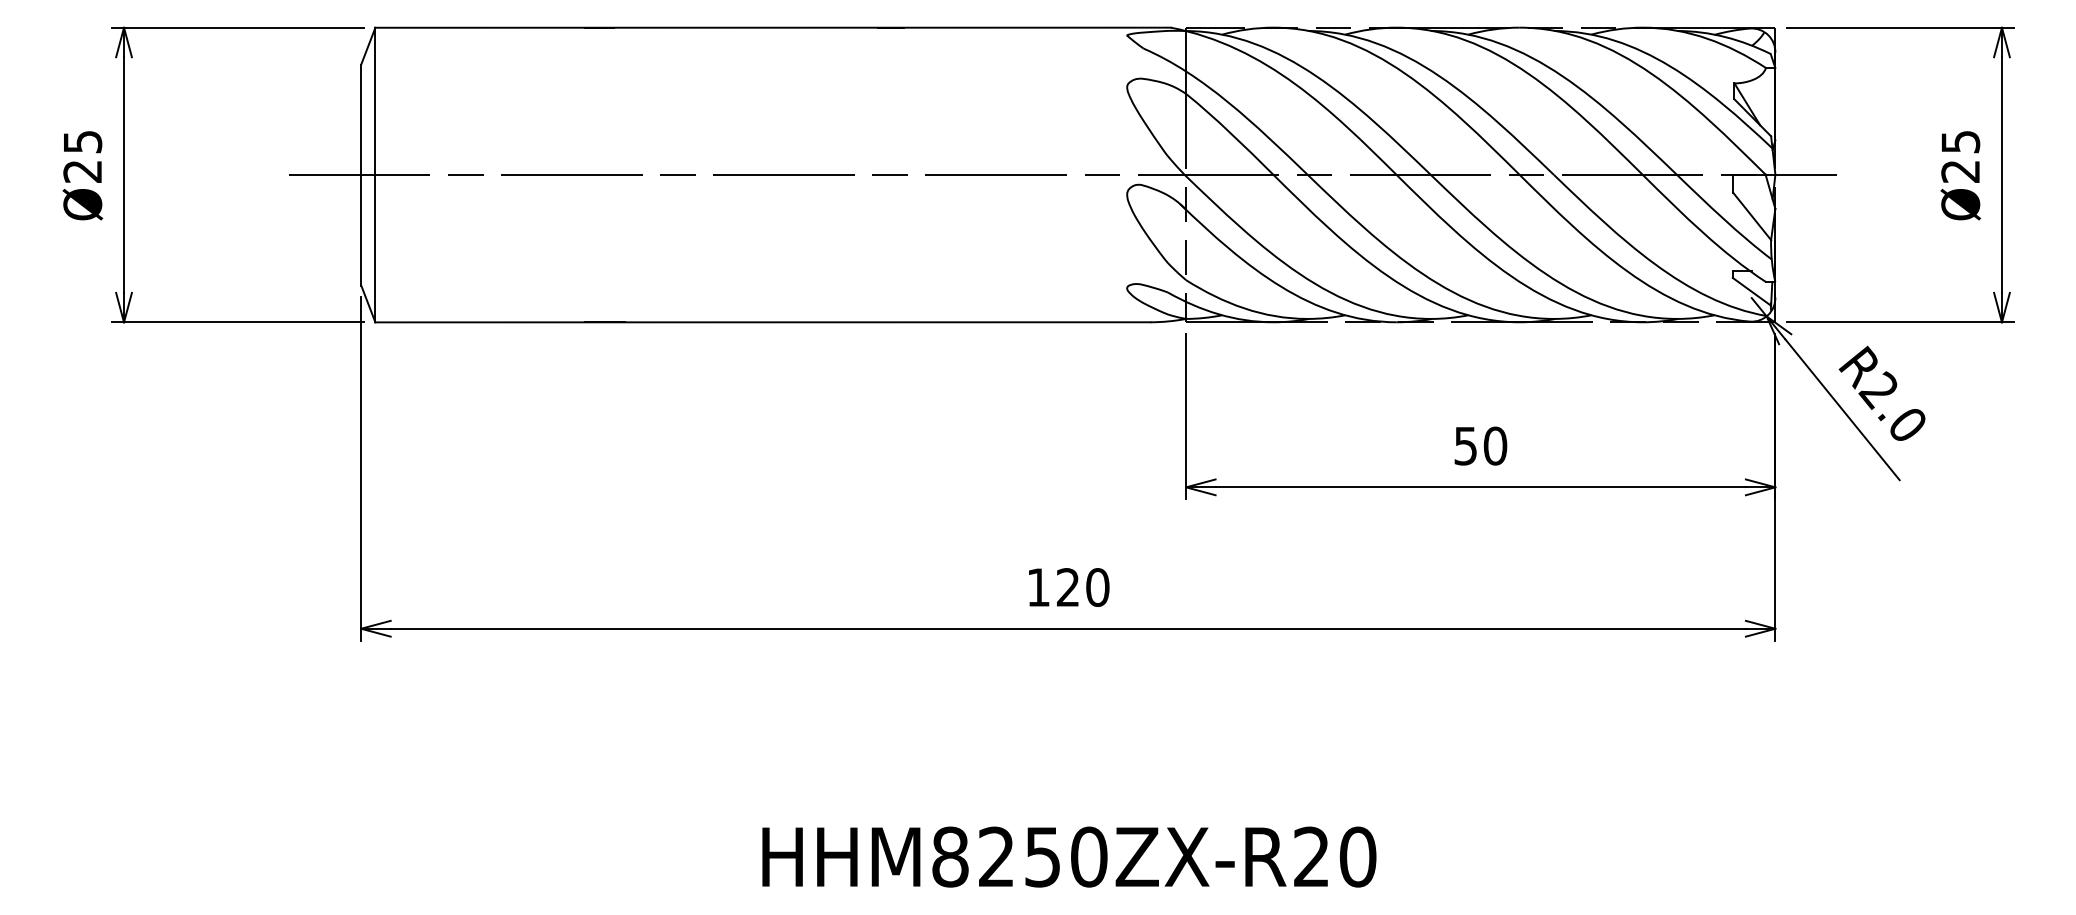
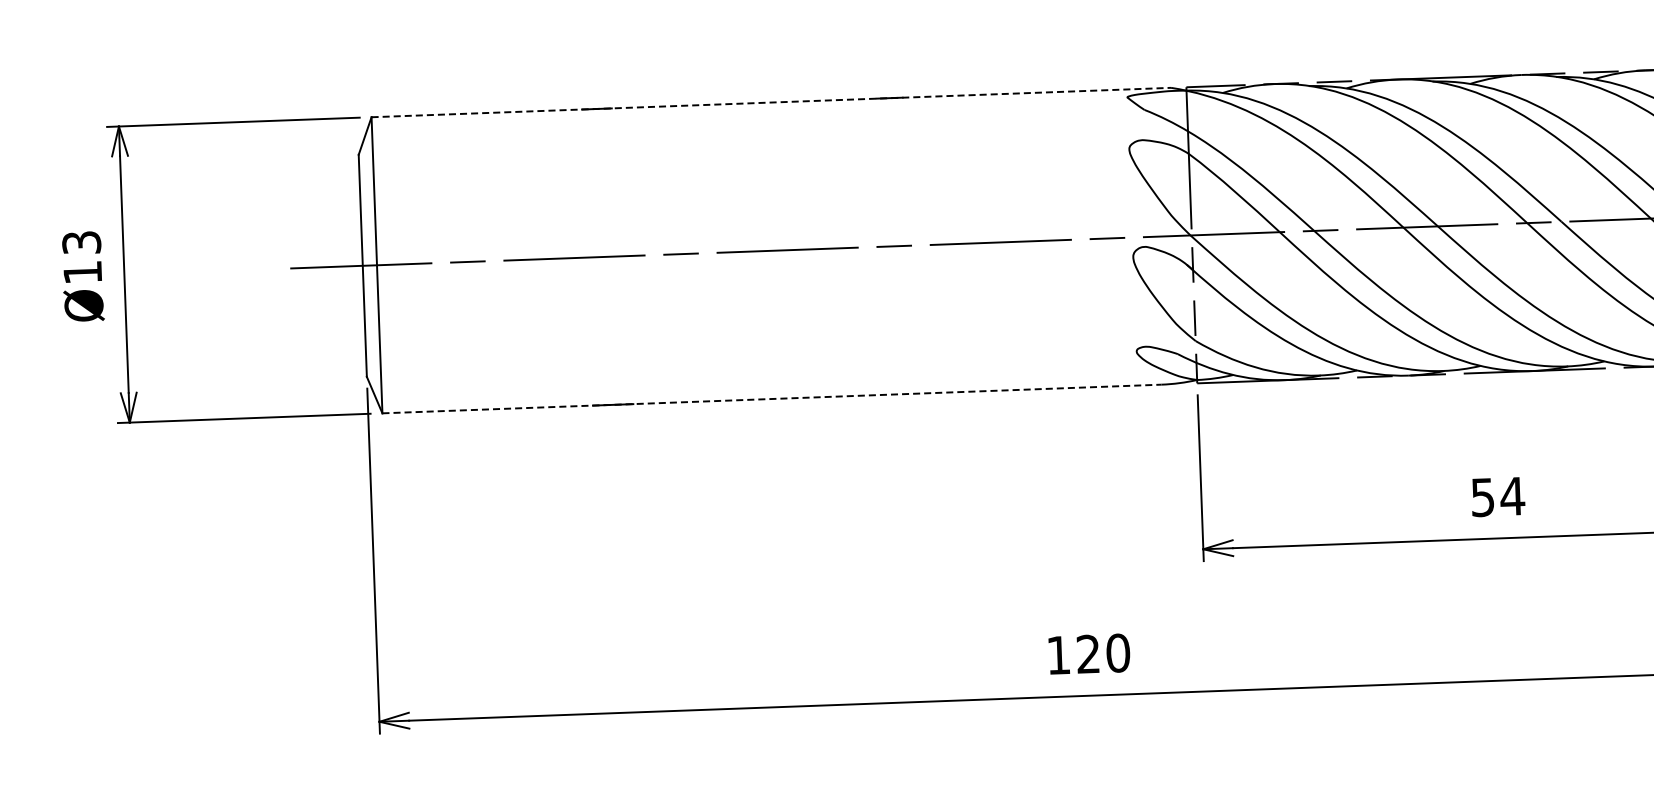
line: (773, 27) -> (771, 102), solid -> dashed
text: (82, 156) -> (81, 257), Ø25 -> Ø13
line: (762, 322) -> (771, 399), solid -> dashed
text: (1495, 445) -> (1512, 495), 50 -> 54

